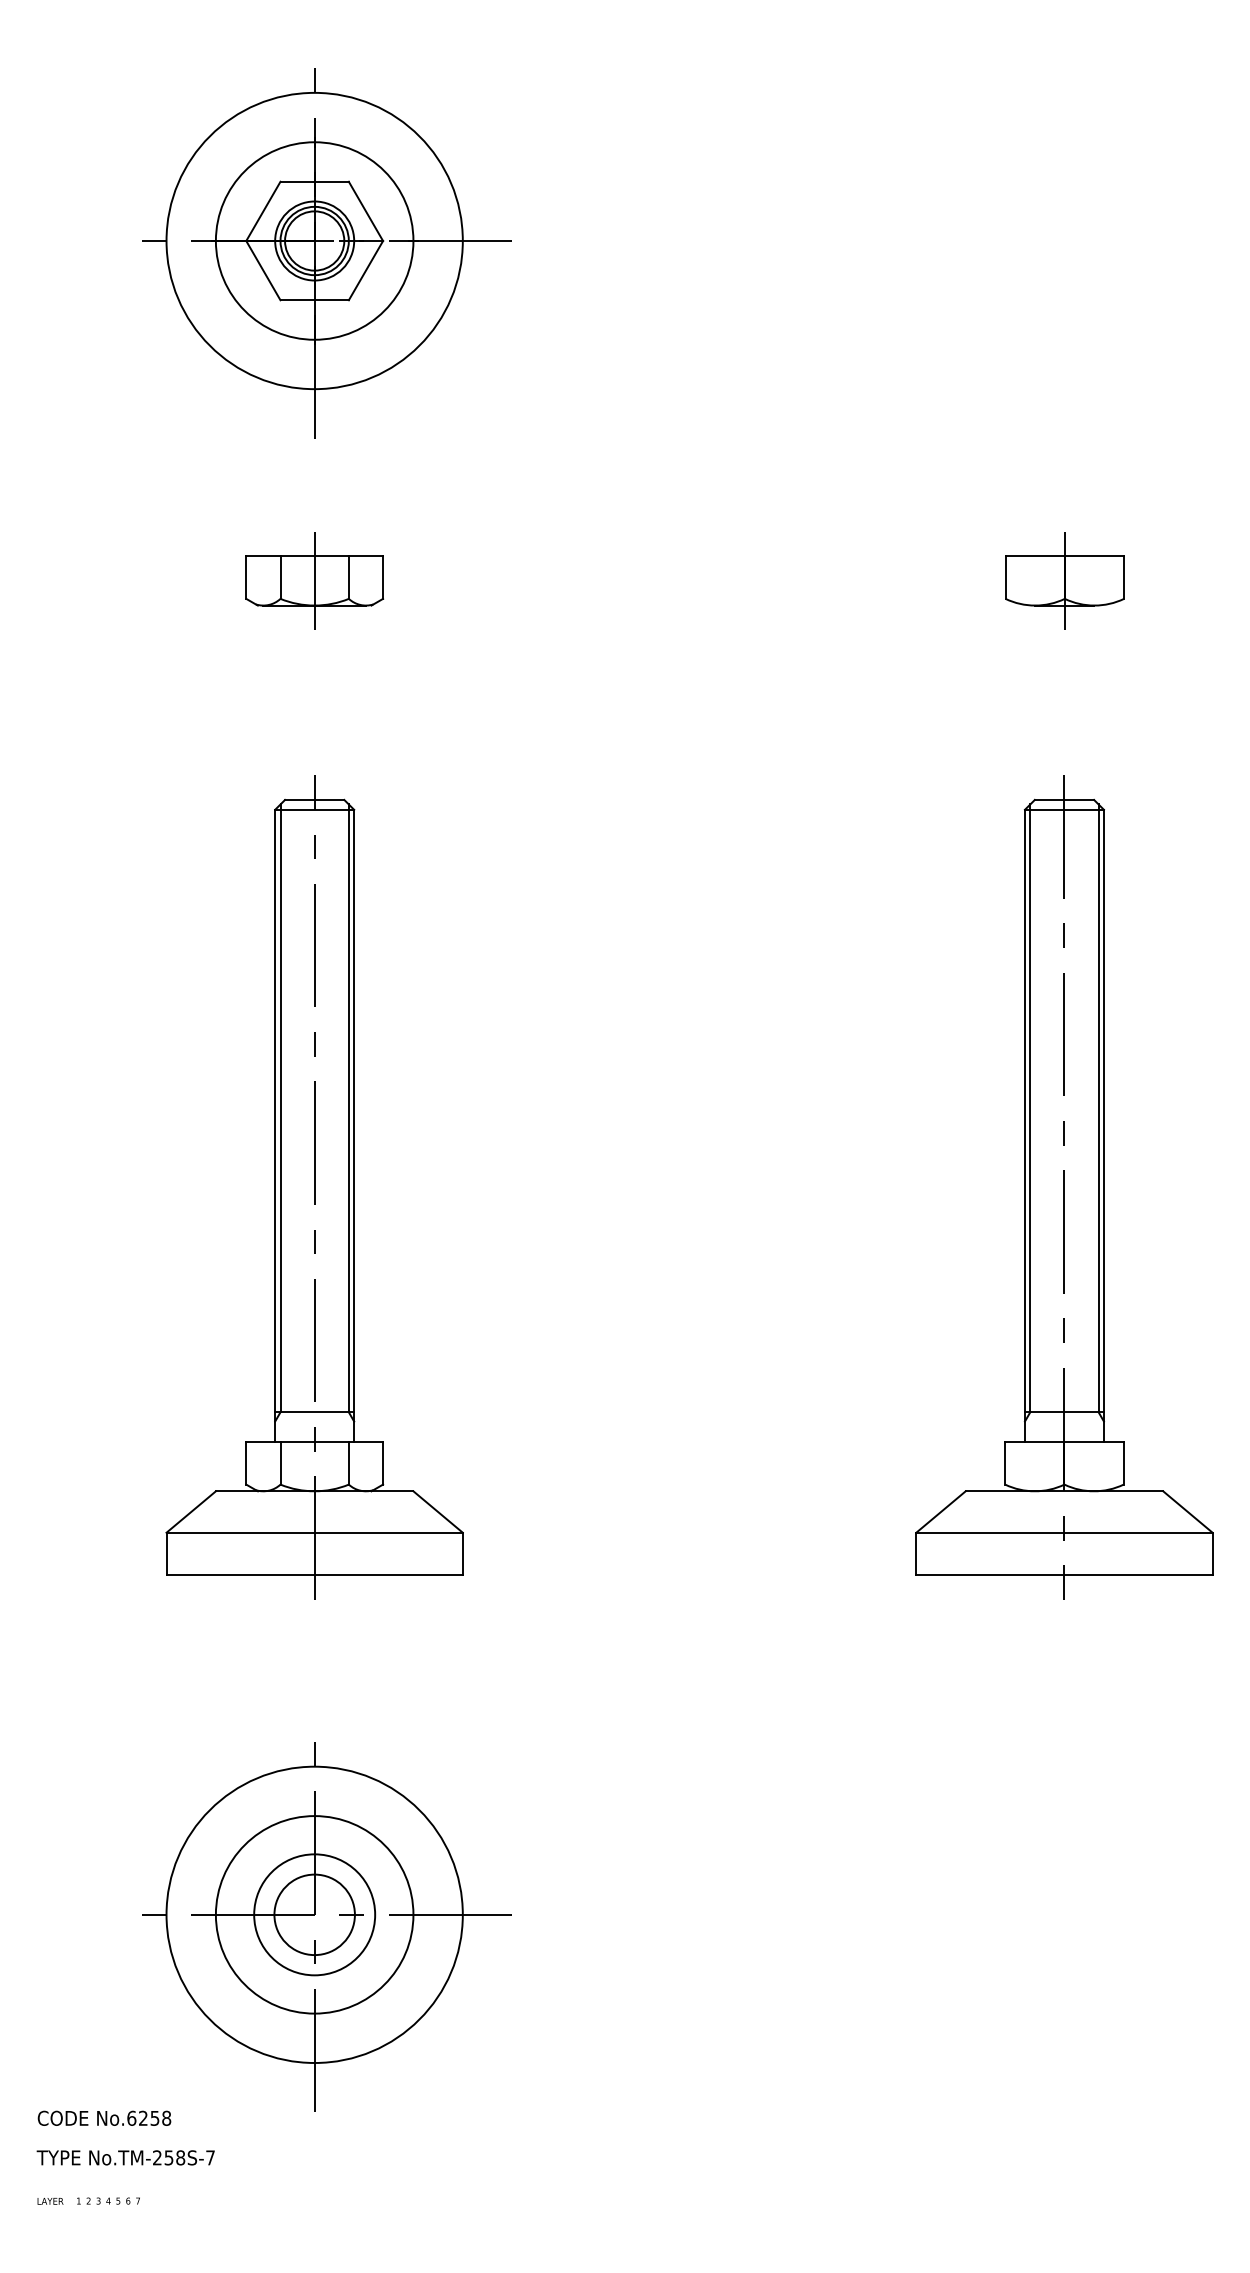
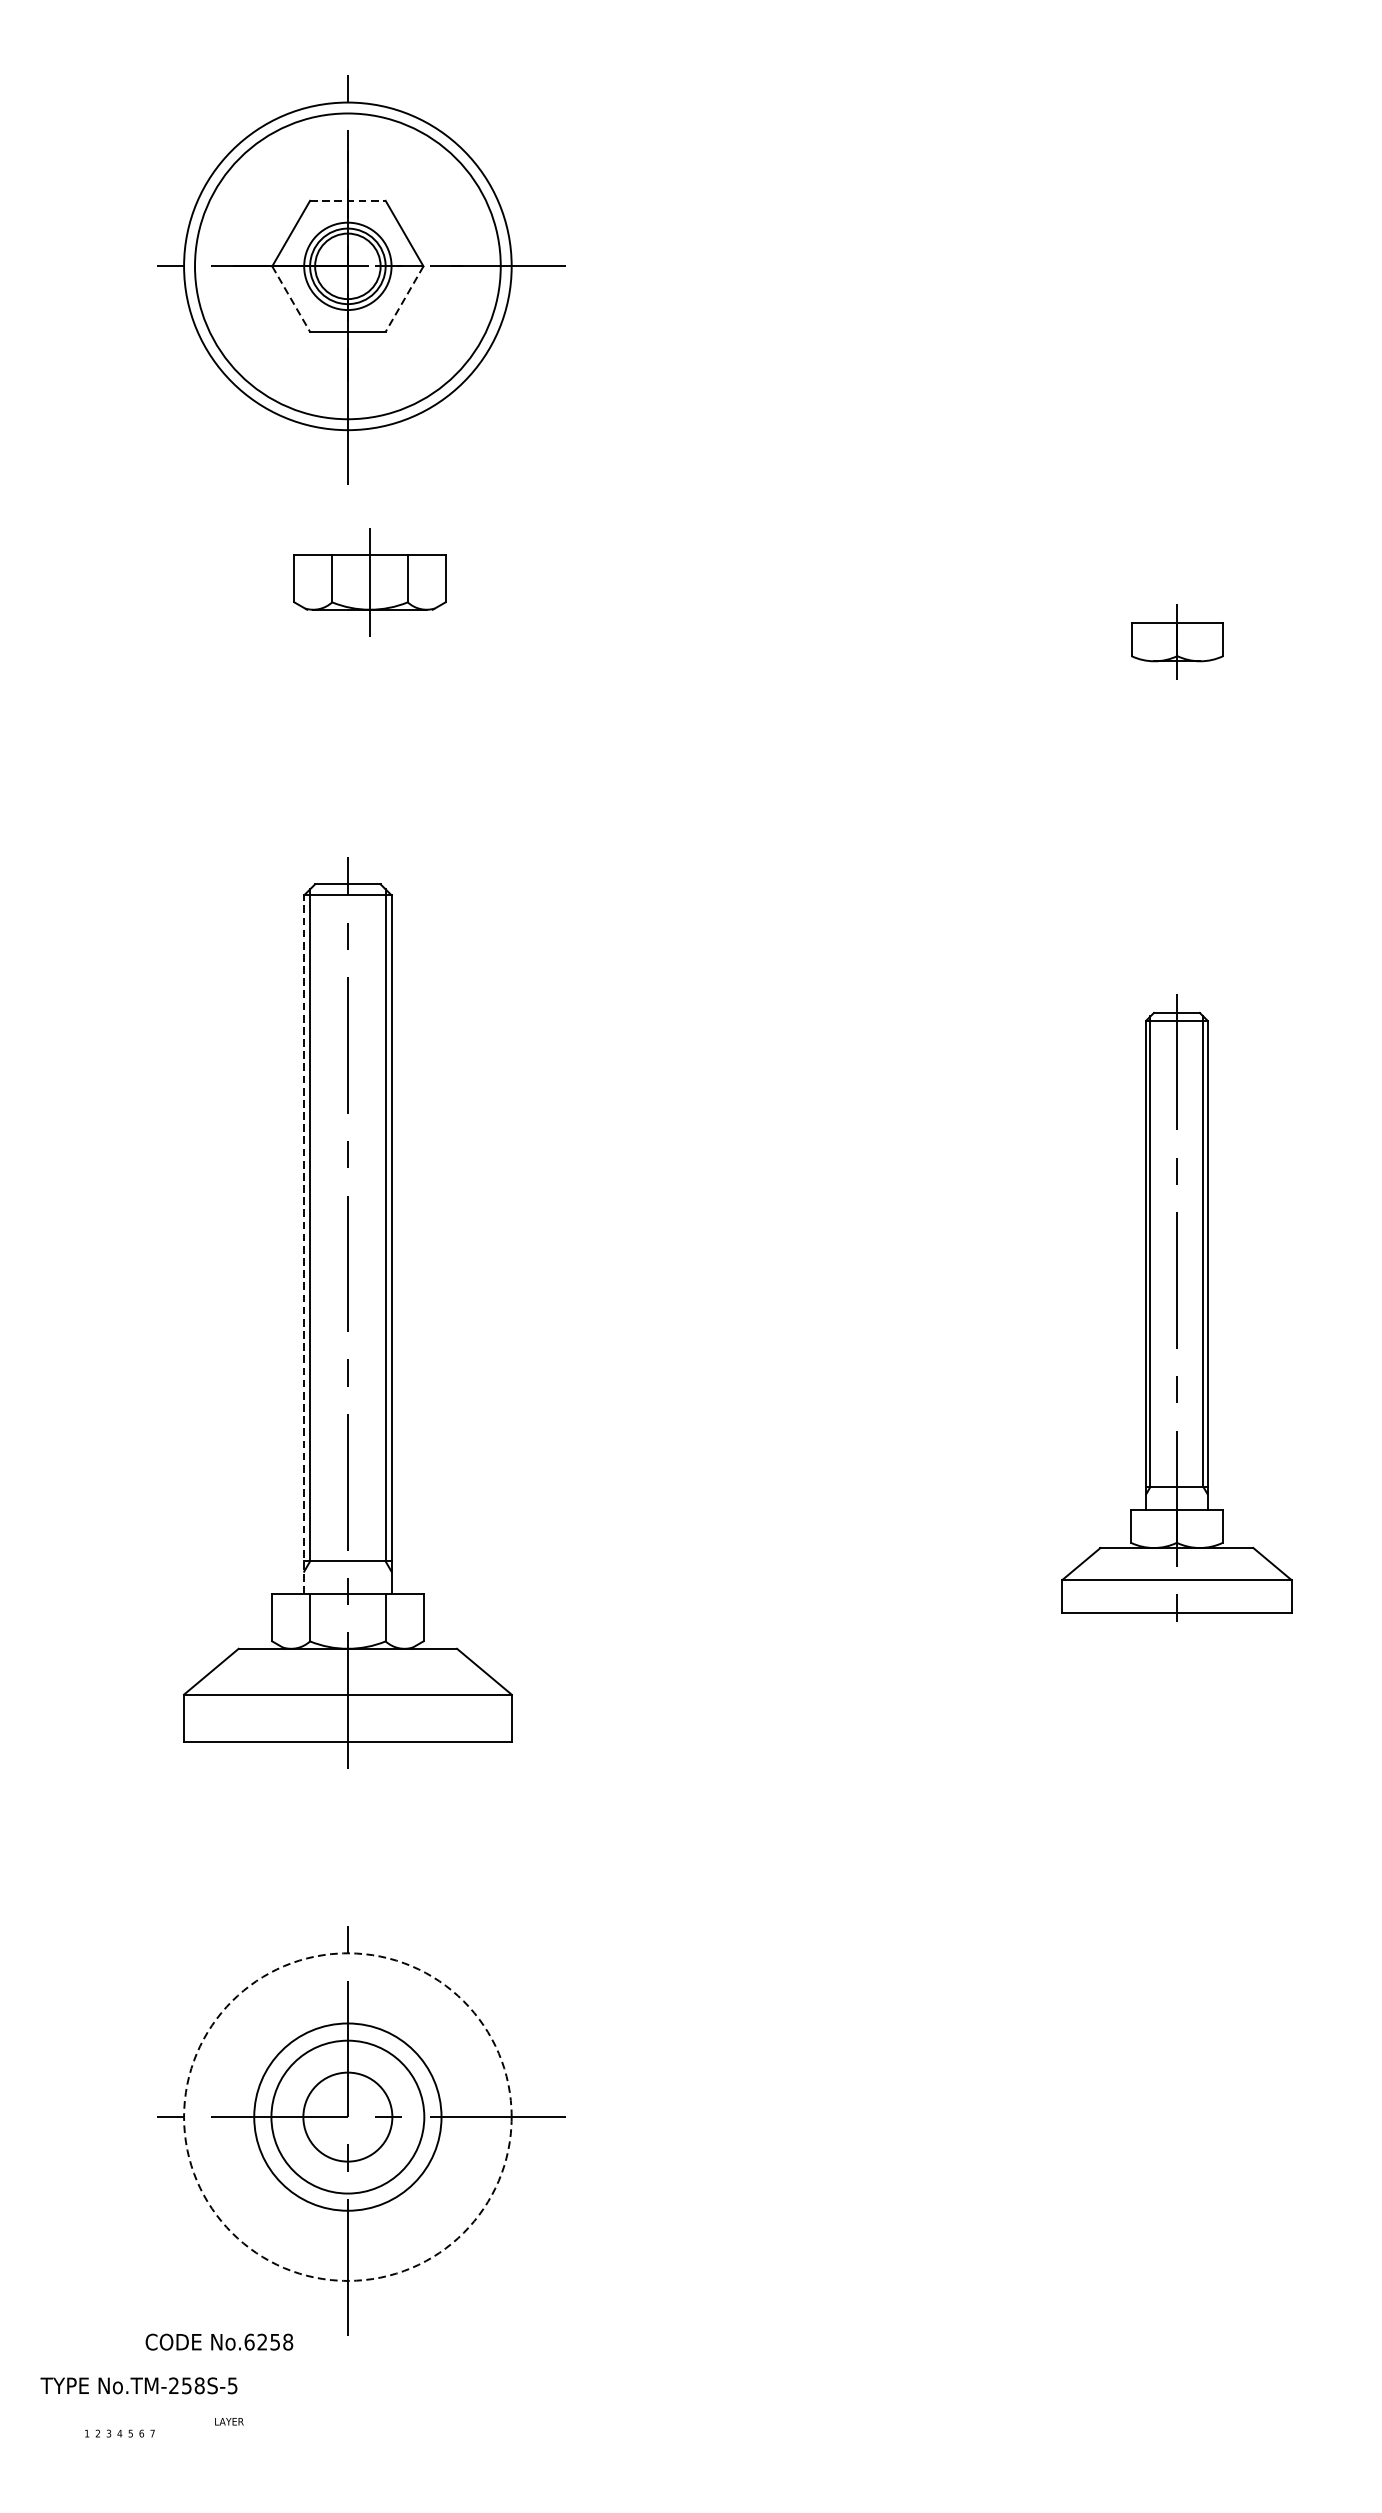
line: (315, 181) -> (348, 200), solid -> dashed
circle: (314, 240) -> (347, 265), size x1.4
line: (263, 271) -> (291, 300), solid -> dashed
line: (365, 271) -> (404, 300), solid -> dashed
part: (314, 580) -> (369, 582), moved
part: (1064, 580) -> (1176, 641), size x0.7
line: (275, 1125) -> (304, 1244), solid -> dashed
part: (1064, 1187) -> (1176, 1312), size x0.7
circle: (314, 1914) -> (347, 2116), size x0.7
circle: (314, 1914) -> (347, 2116), size x1.4
circle: (314, 1914) -> (347, 2116), solid -> dashed
text: (104, 2117) -> (219, 2341), moved
text: (210, 2157) -> (232, 2385), No.TM-258S-7 -> No.TM-258S-5
text: (50, 2201) -> (229, 2421), moved

